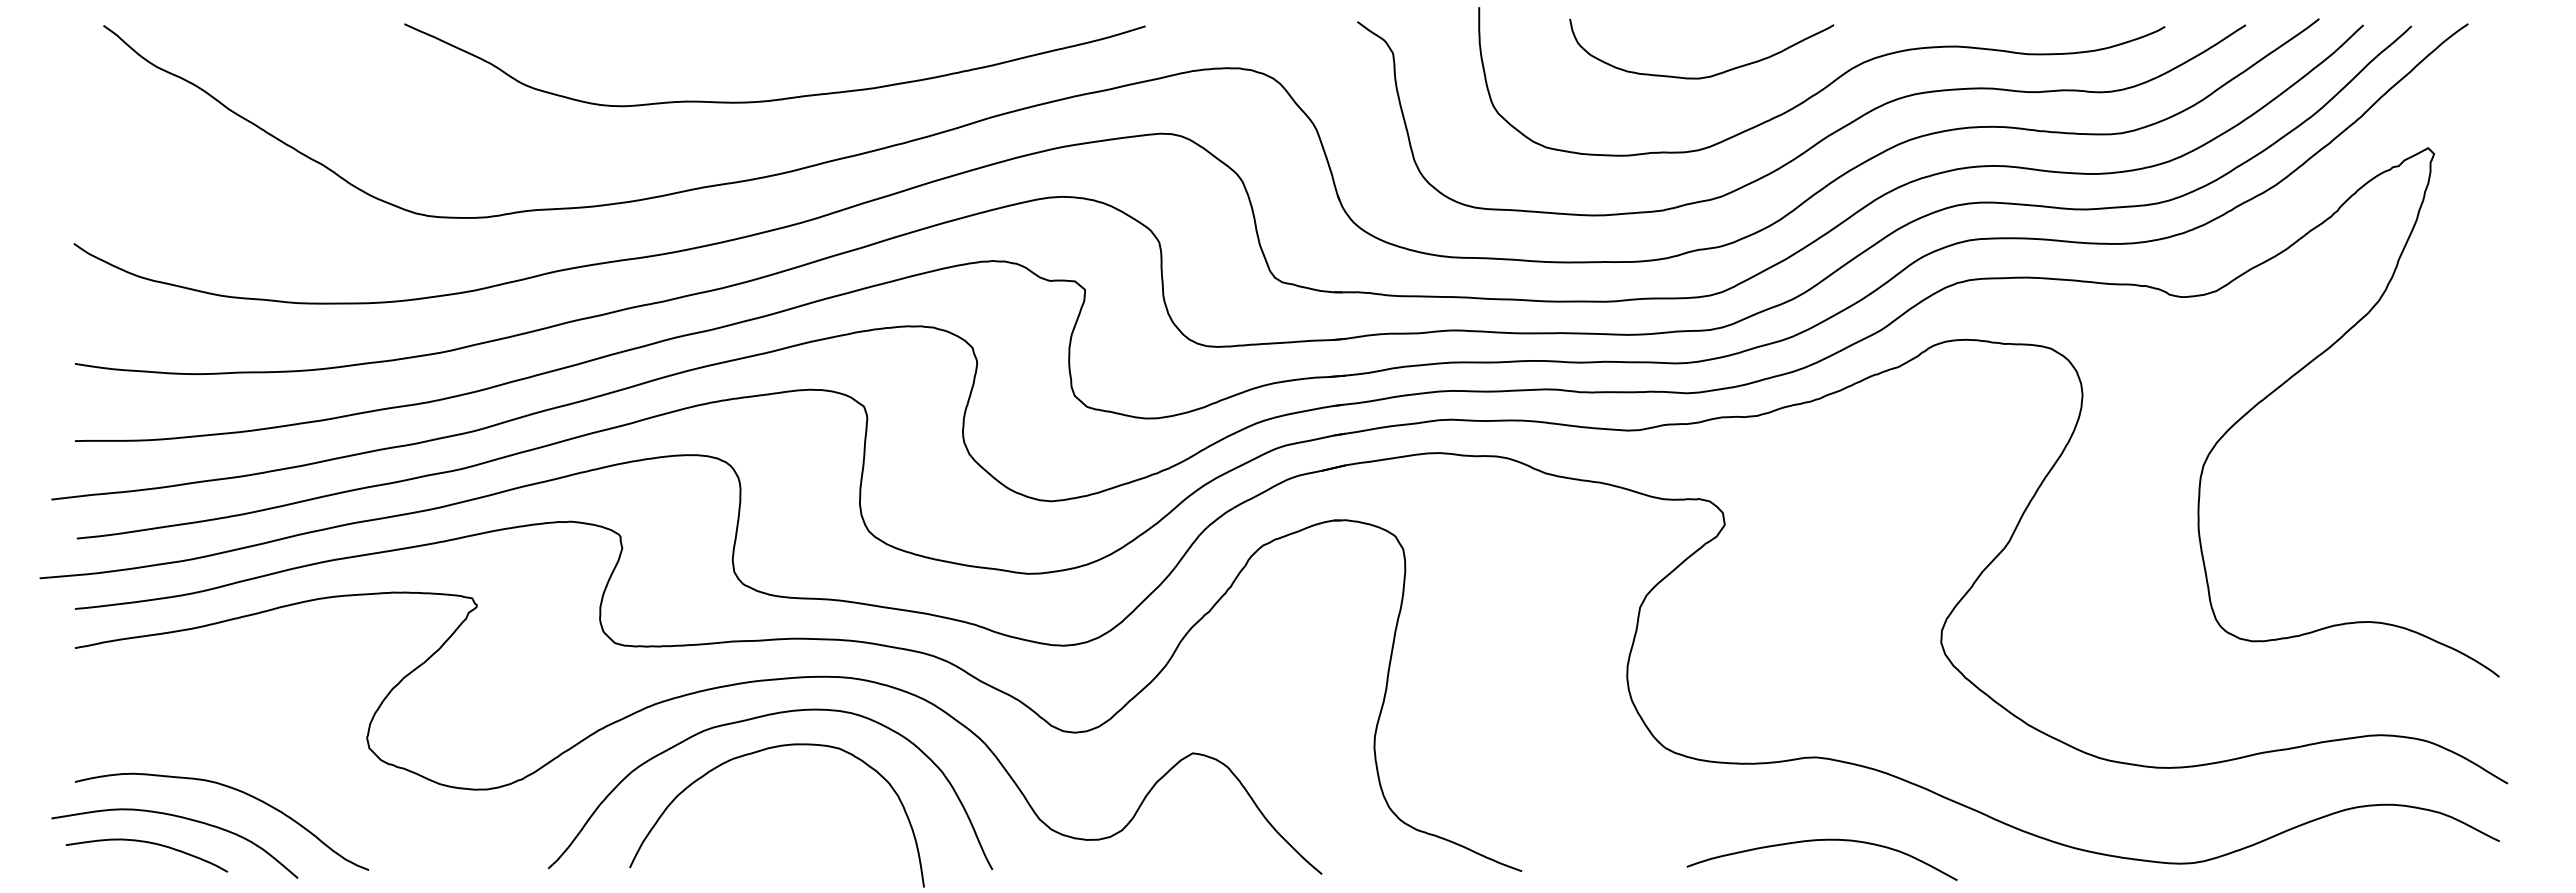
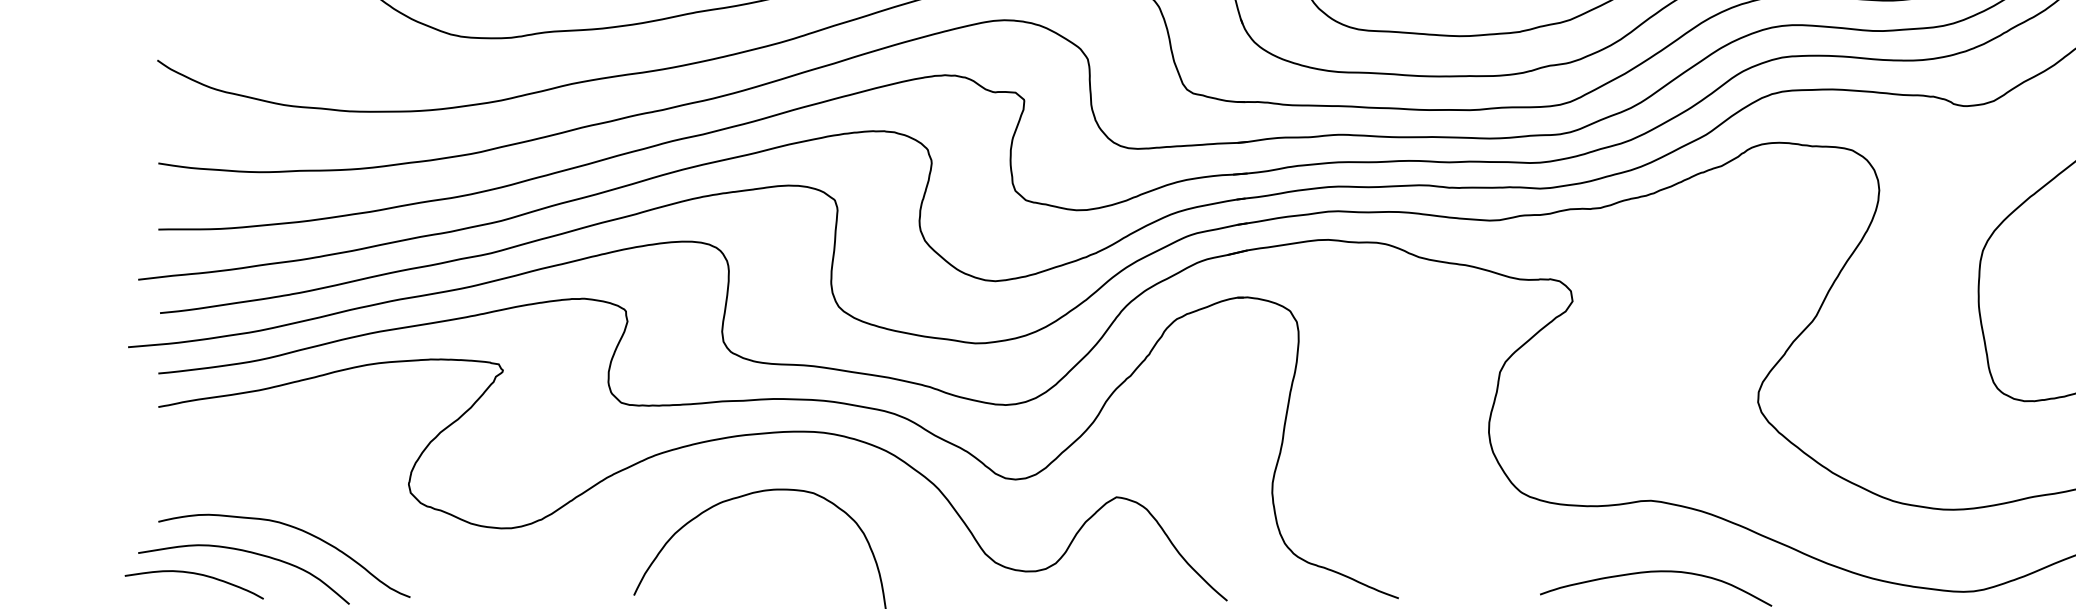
curve: (754, 719) -> (740, 468), removed
curve: (147, 843) -> (194, 574), moved

